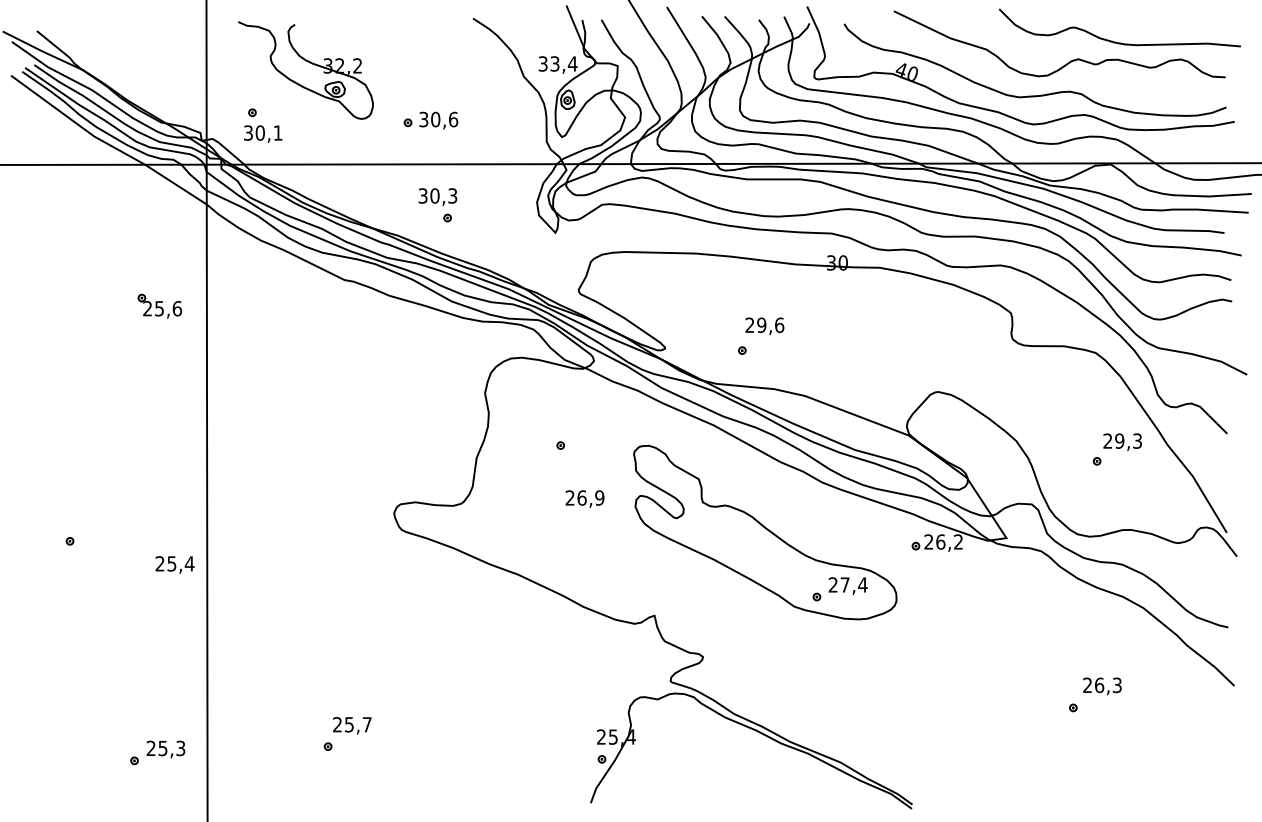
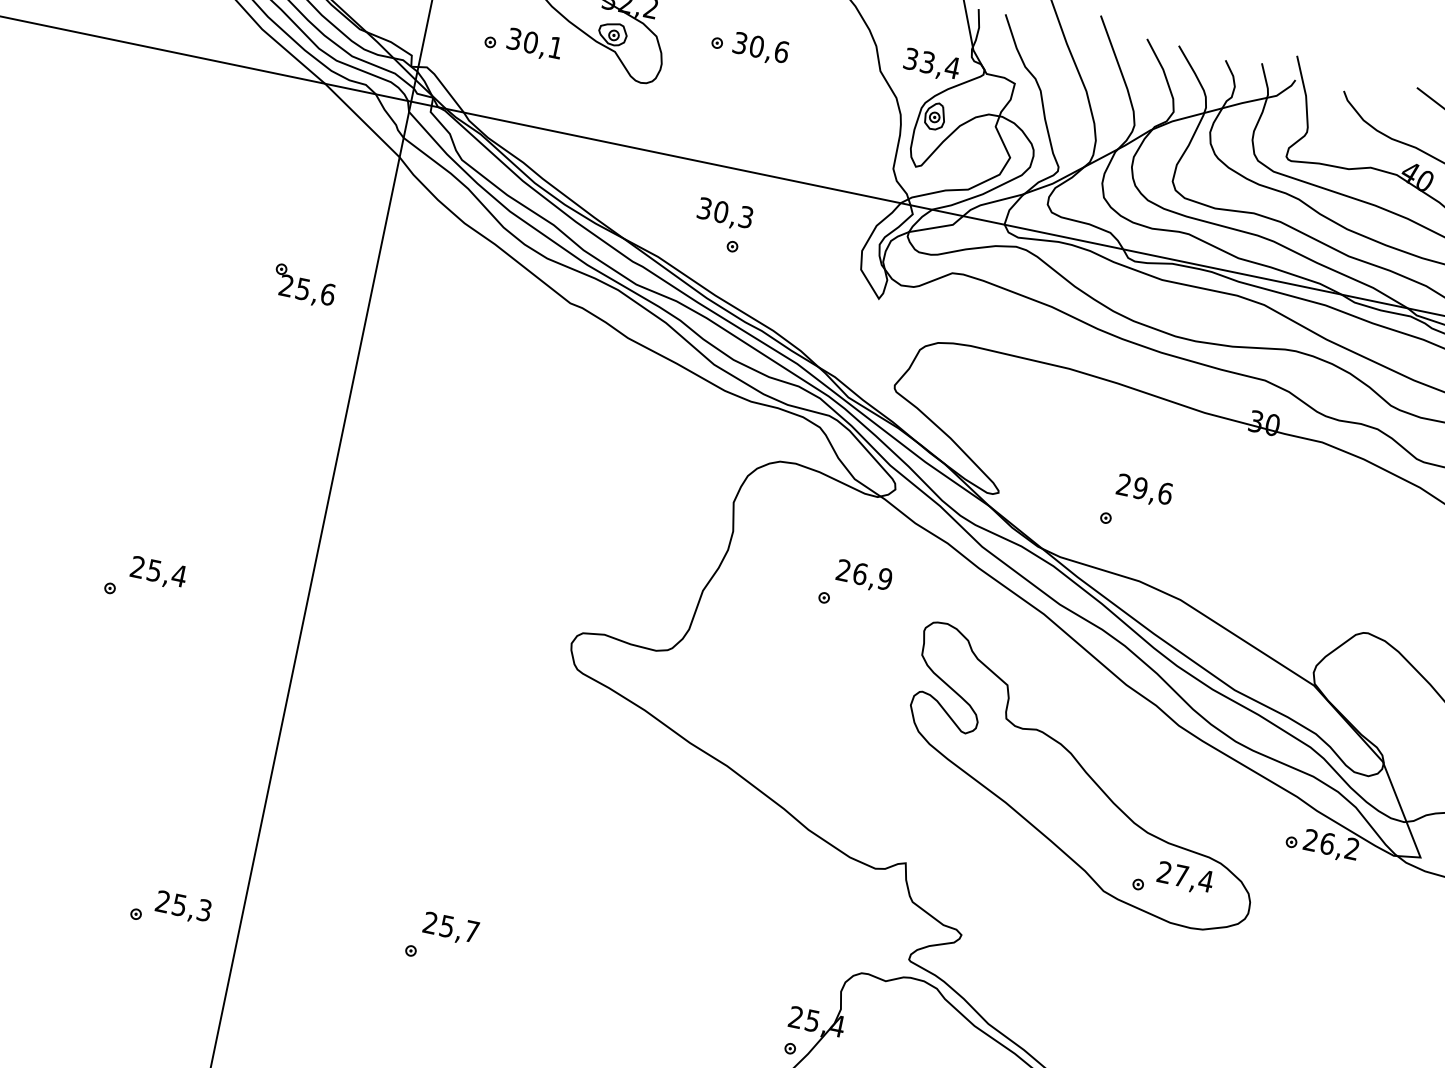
part: (430, 120) -> (749, 46), moved
text: (263, 133) -> (535, 44), moved
text: (584, 498) -> (863, 575), moved
text: (174, 564) -> (157, 572), moved

